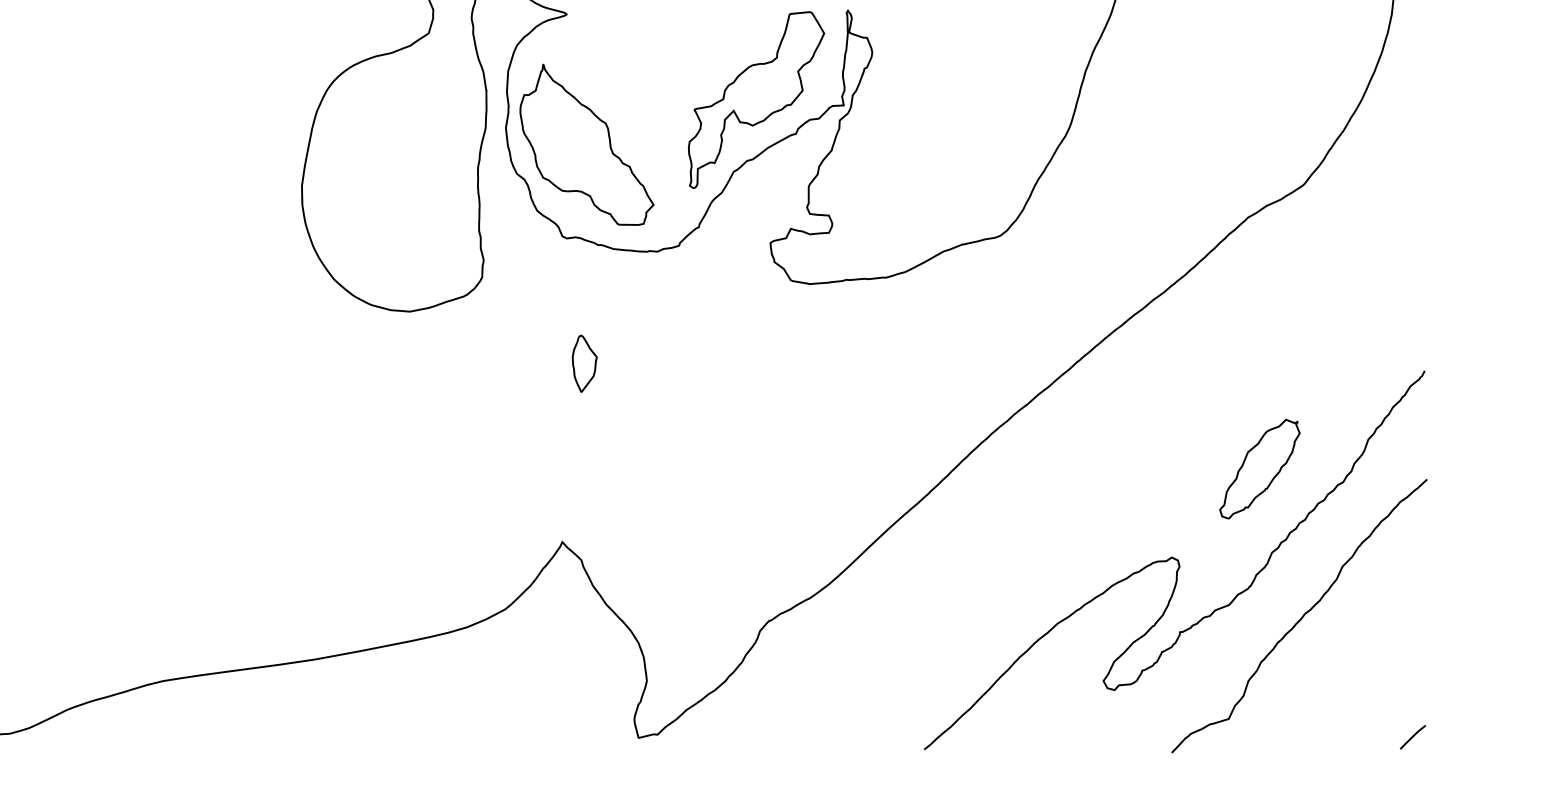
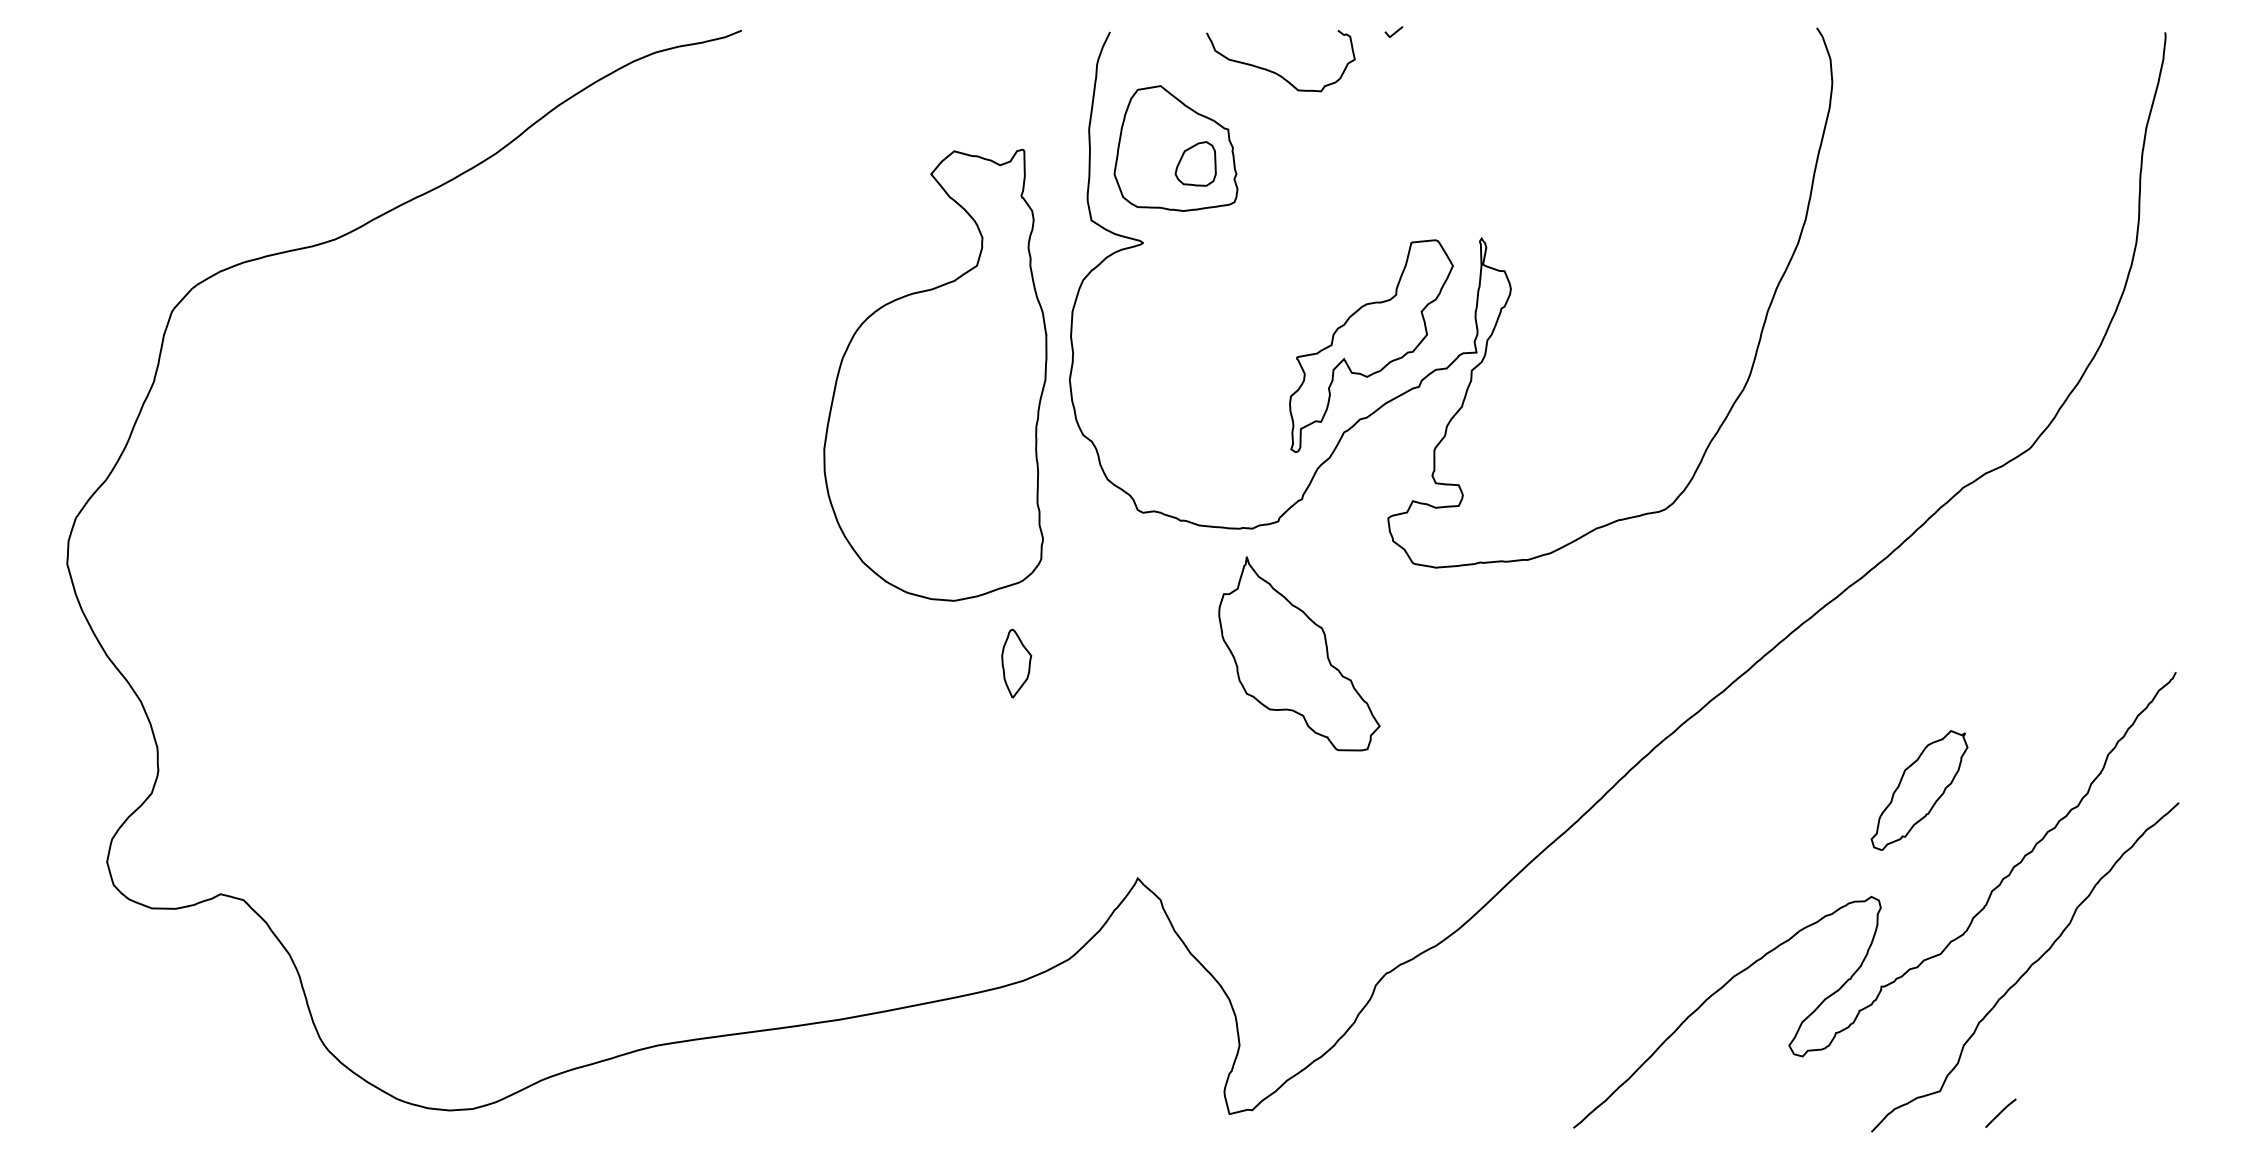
part: (587, 144) -> (1299, 653), moved
part: (584, 363) -> (1016, 663), moved
part: (1259, 469) -> (1919, 790), moved
line: (1412, 736) -> (2000, 1112), moved

